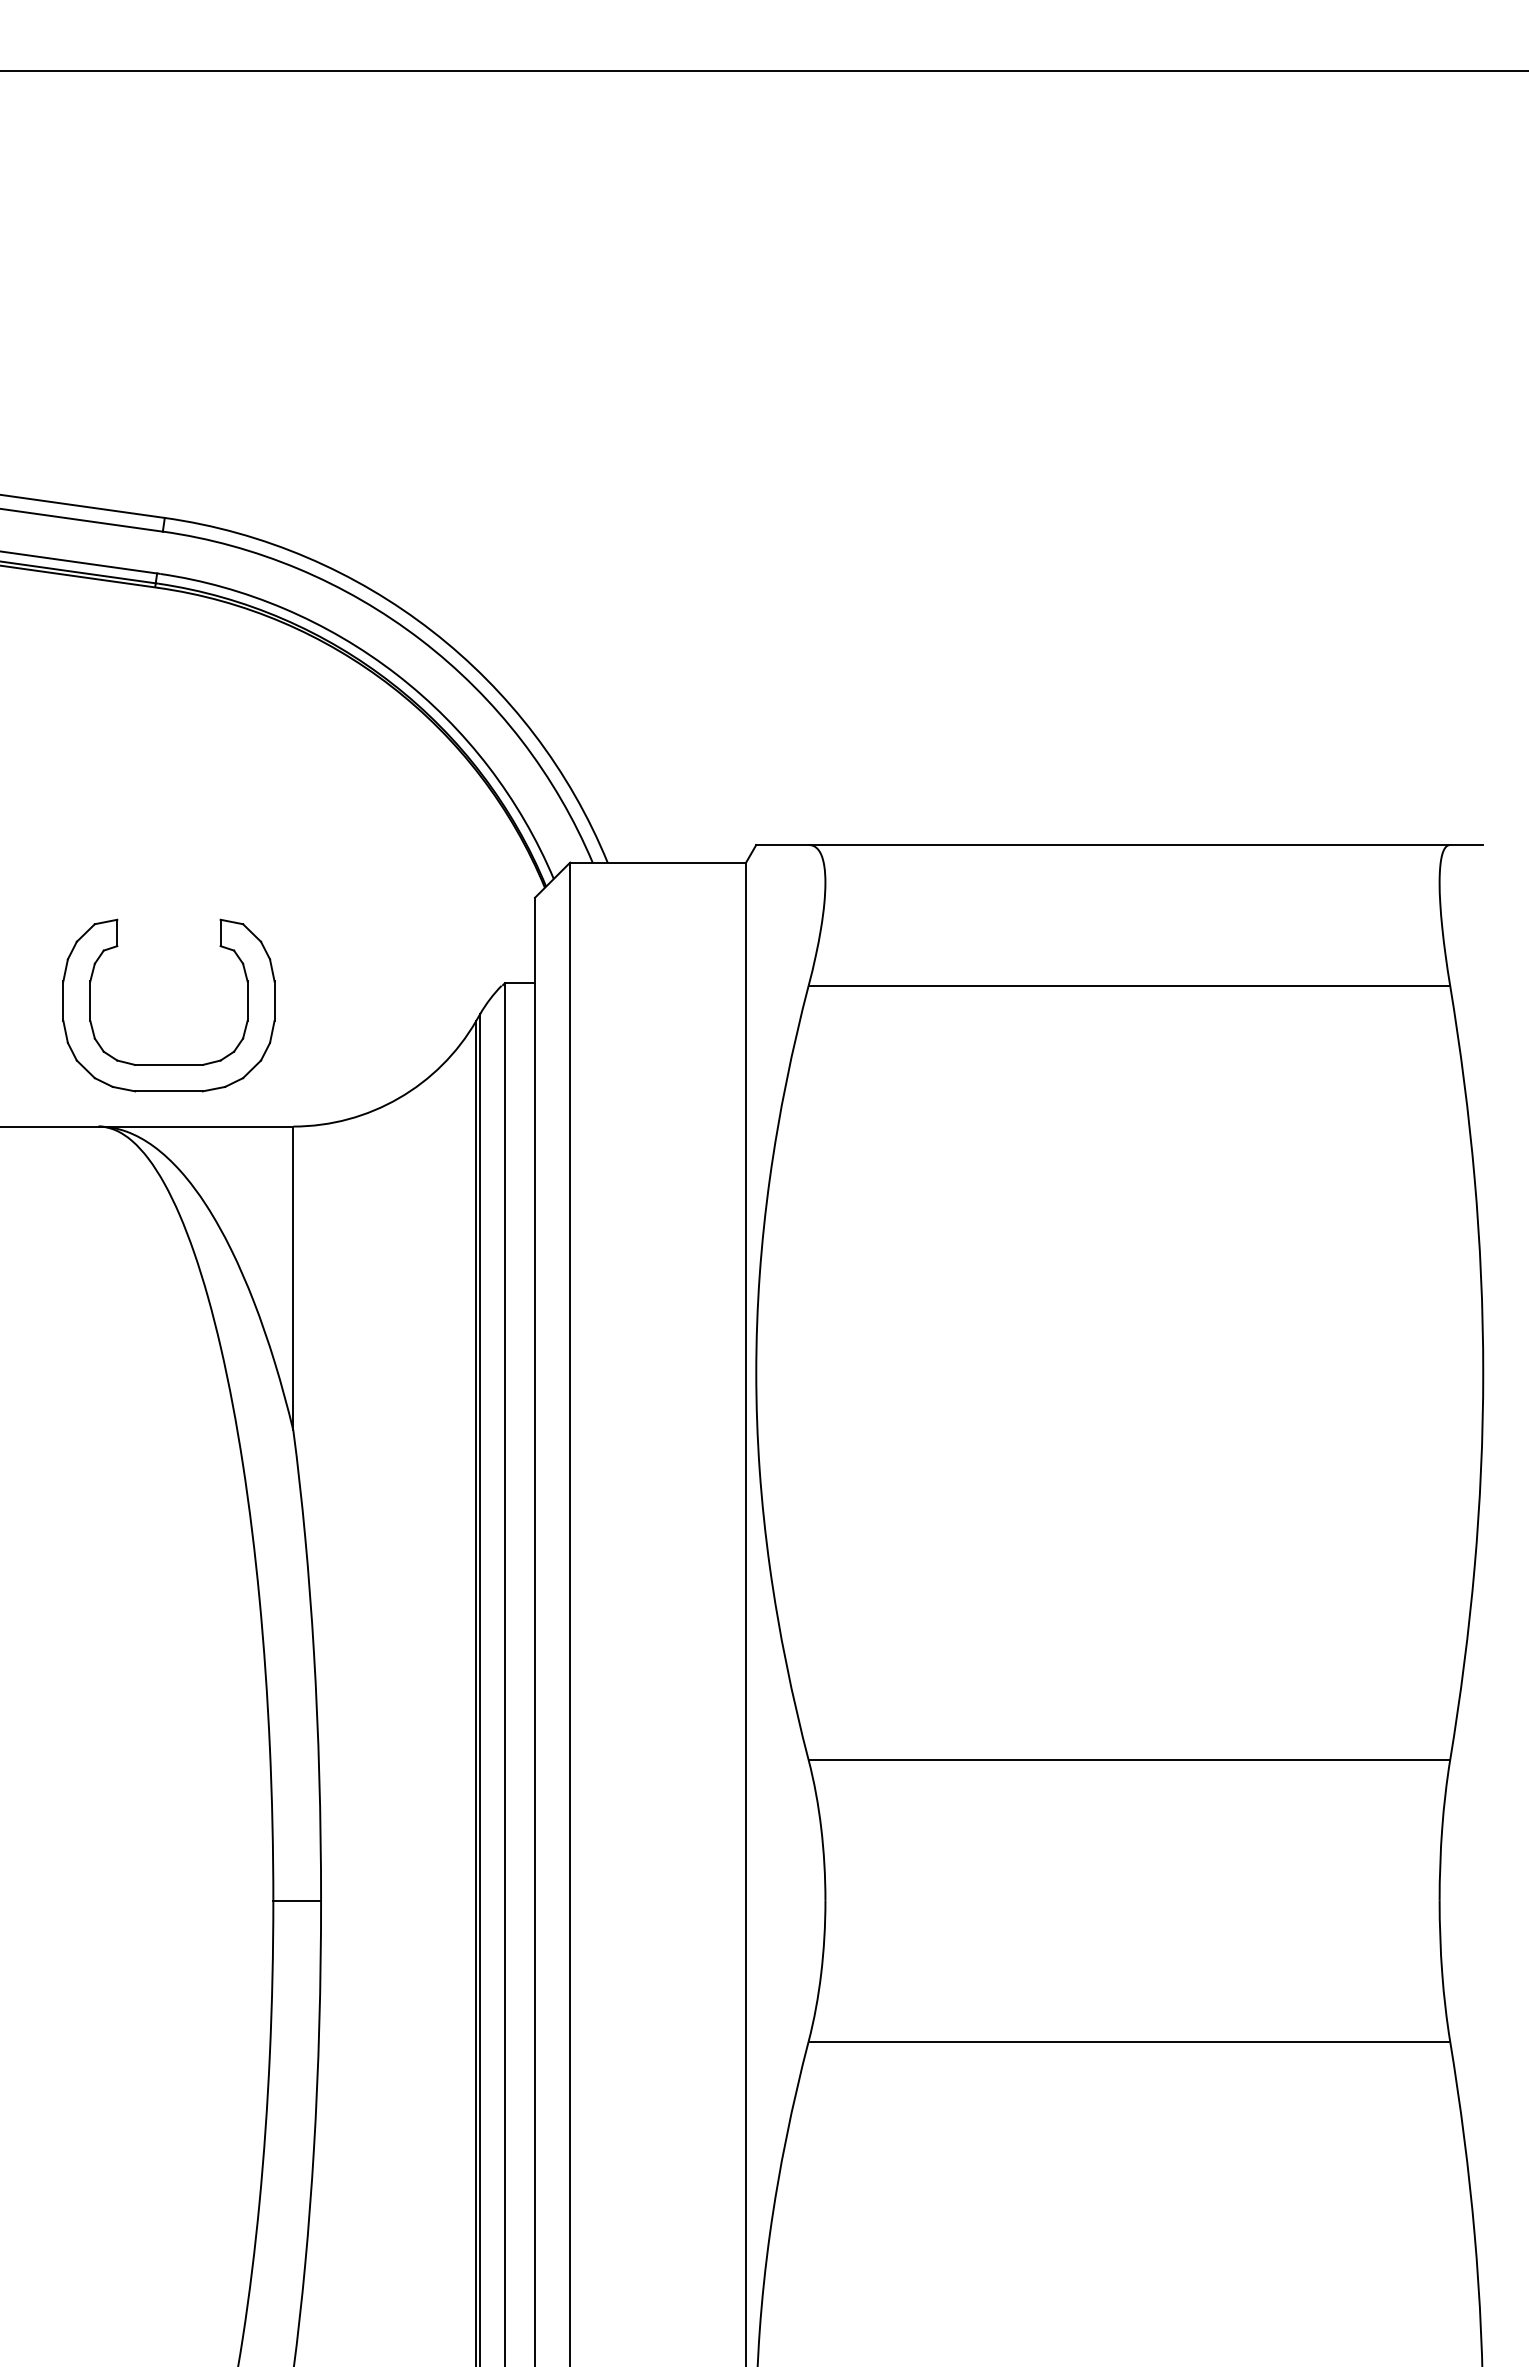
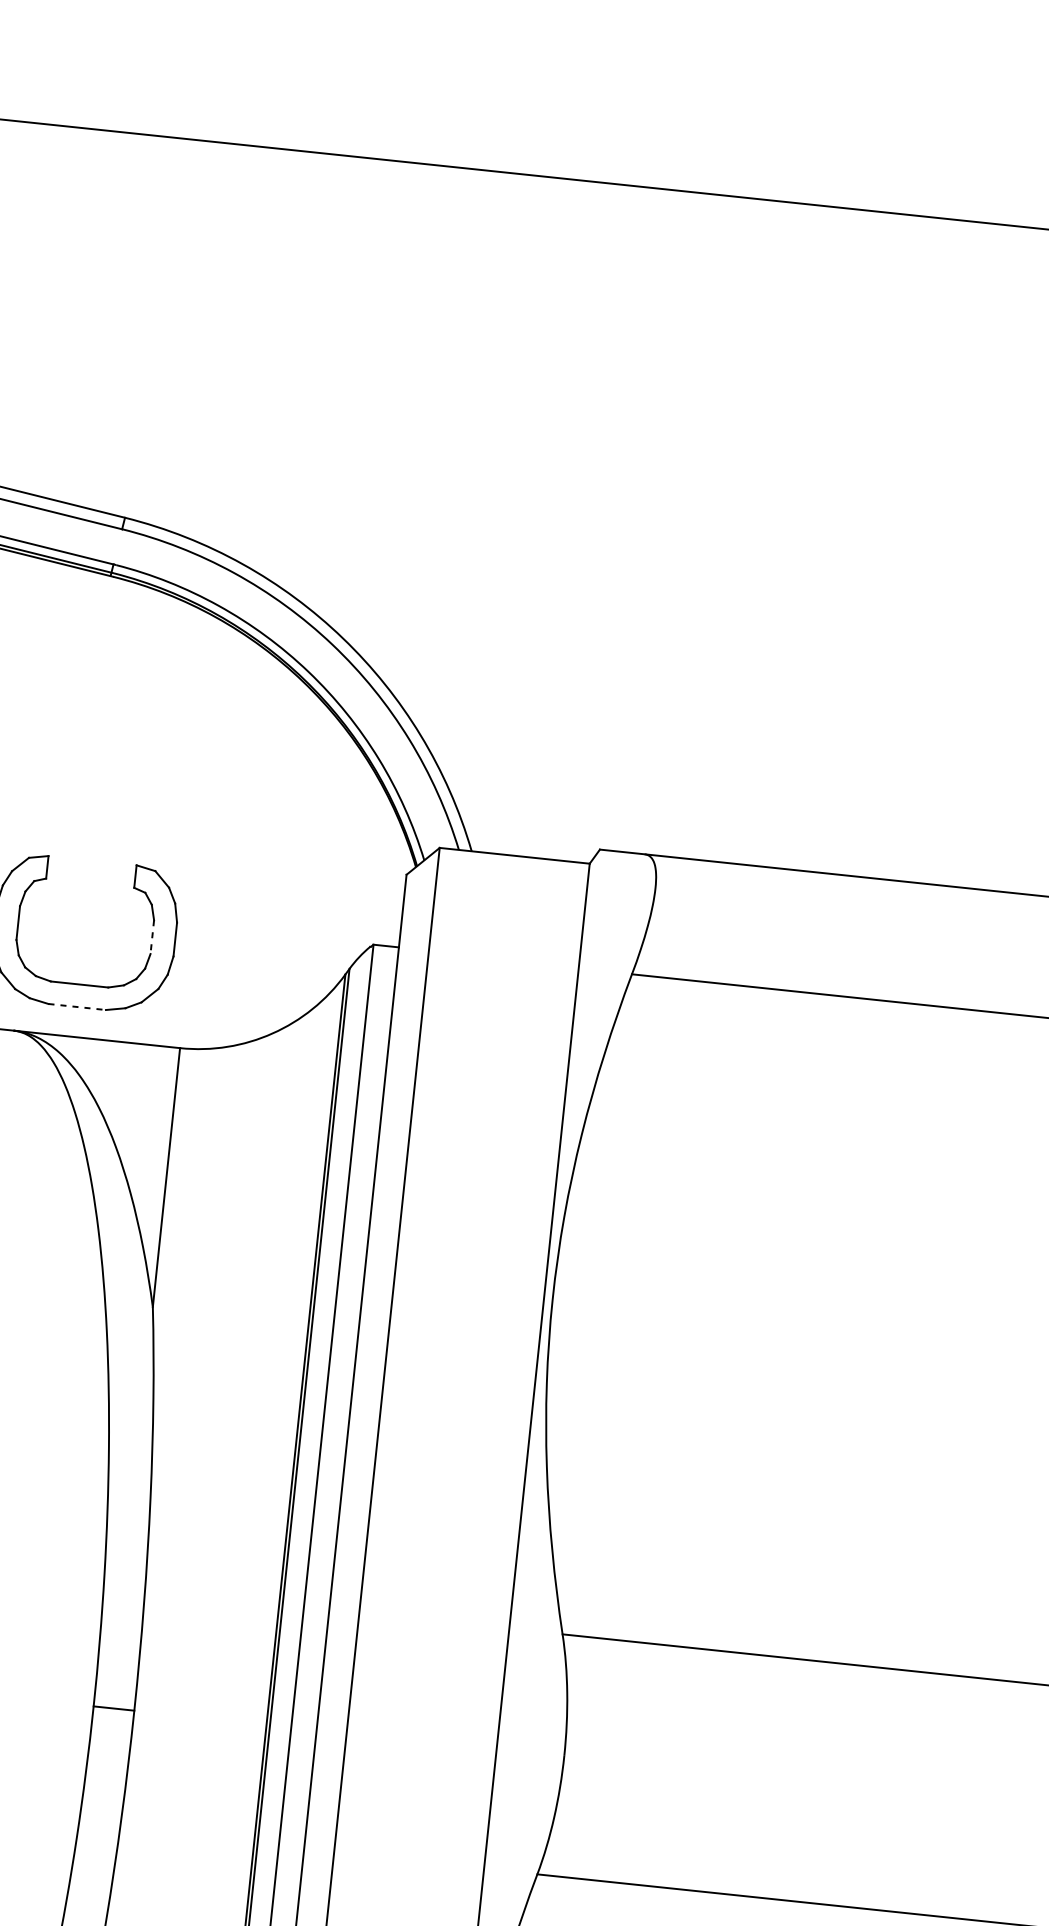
line: (247, 1001) -> (152, 937), solid -> dashed
line: (168, 1091) -> (76, 1007), solid -> dashed

